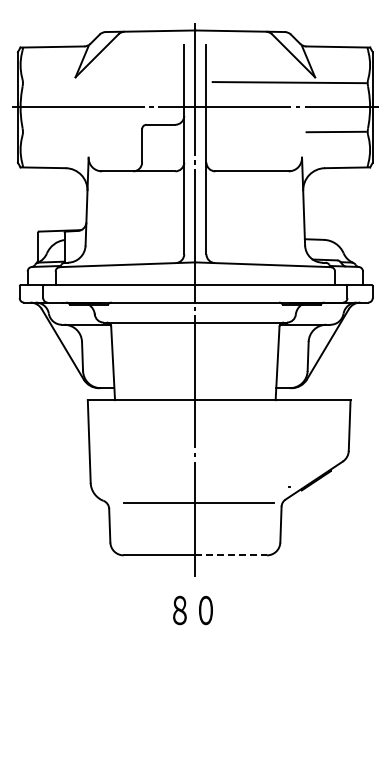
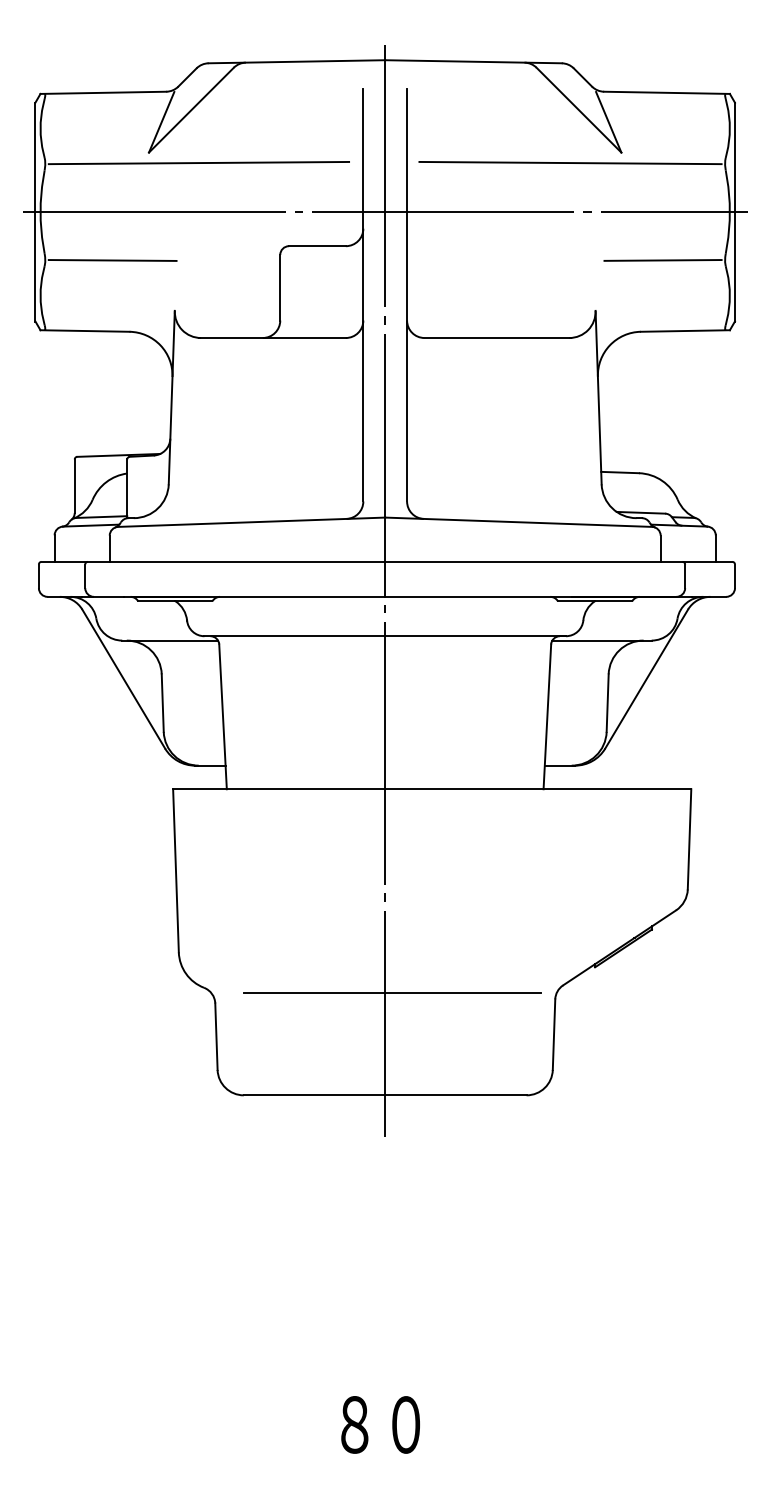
line: (100, 82) -> (198, 162), added
line: (56, 131) -> (111, 259), added
line: (231, 555) -> (456, 1095), dashed -> solid
text: (192, 610) -> (379, 1424), moved

